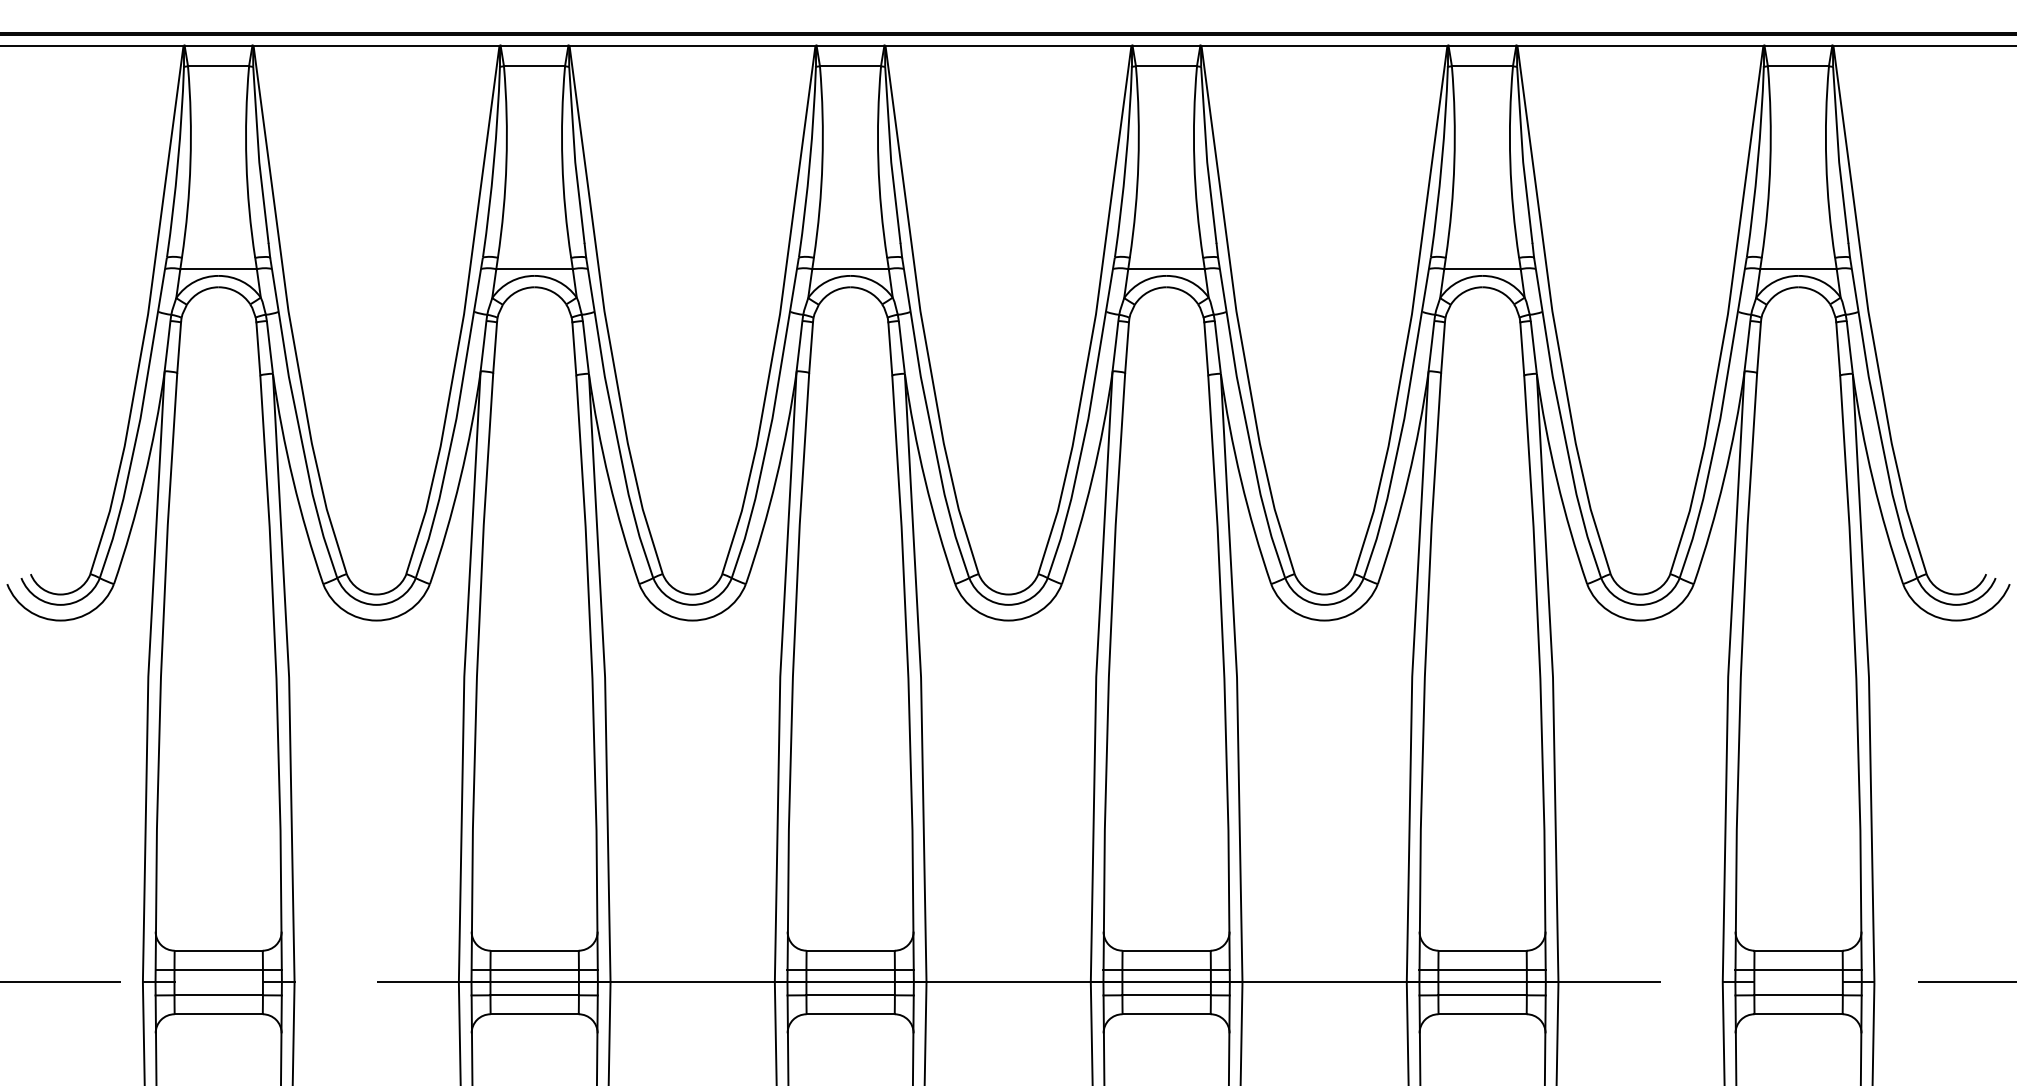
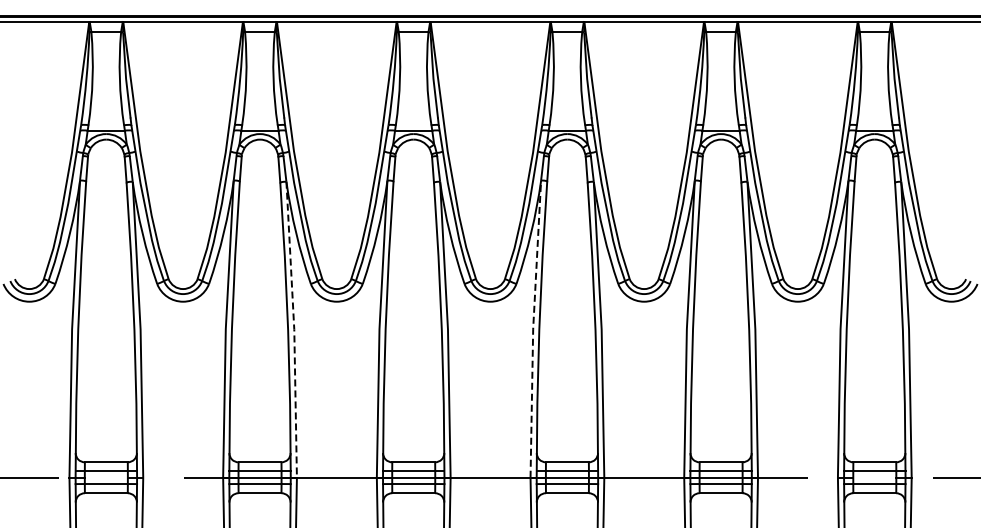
line: (605, 677) -> (294, 329), solid -> dashed
line: (1096, 677) -> (533, 329), solid -> dashed

